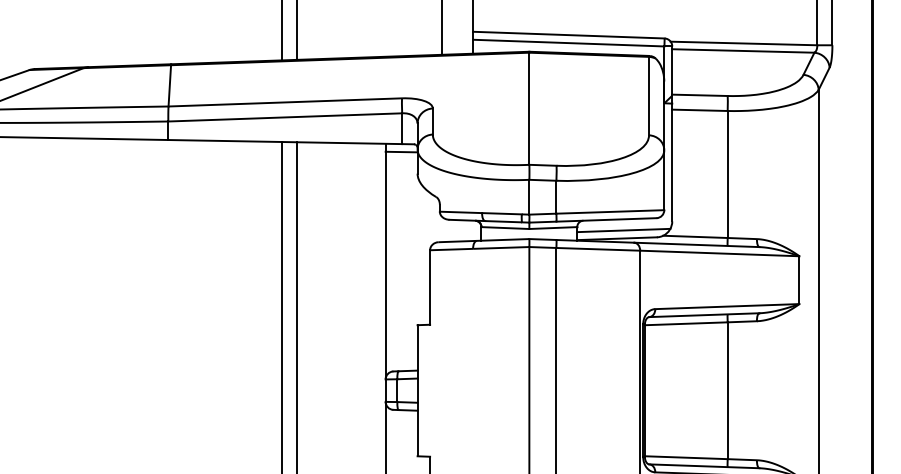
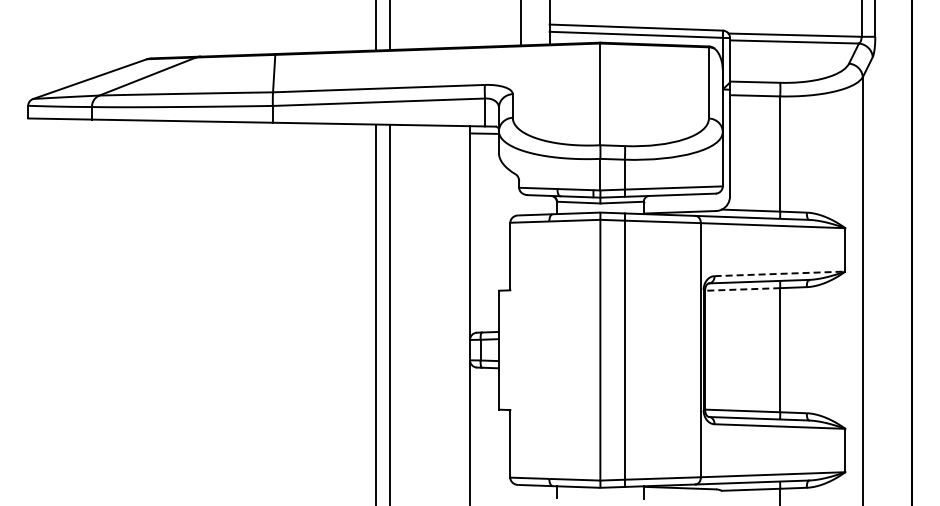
line: (623, 230) -> (685, 204), removed
line: (727, 306) -> (780, 273), solid -> dashed
line: (686, 323) -> (742, 289), solid -> dashed

